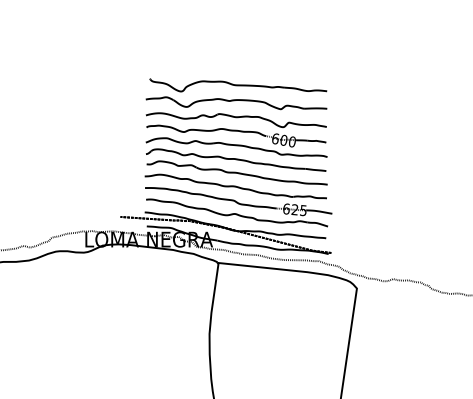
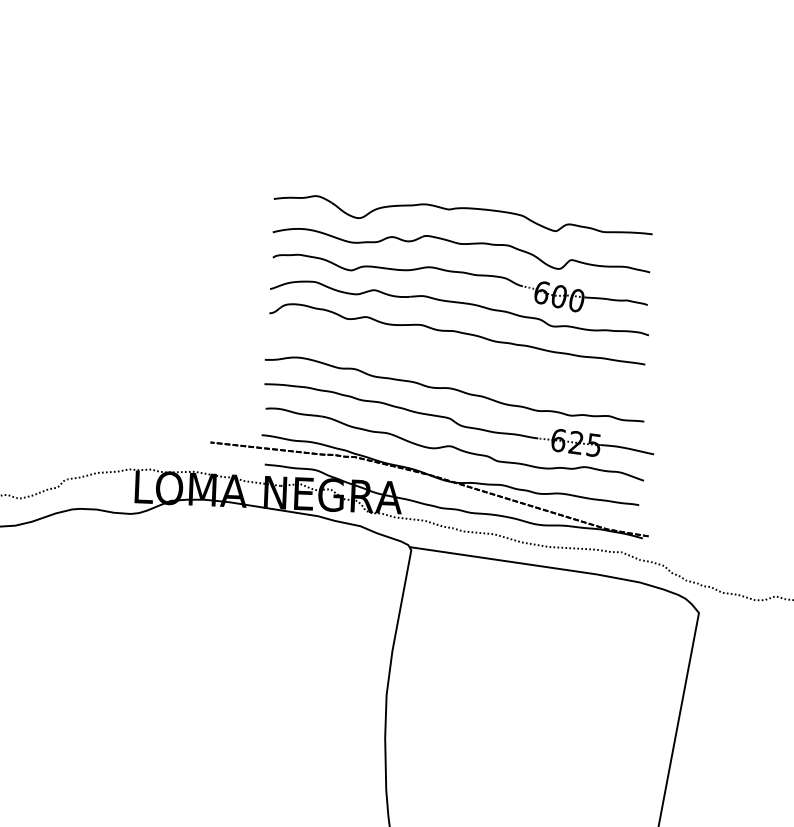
part: (238, 85) -> (468, 177), removed
part: (236, 172) -> (457, 359), removed

